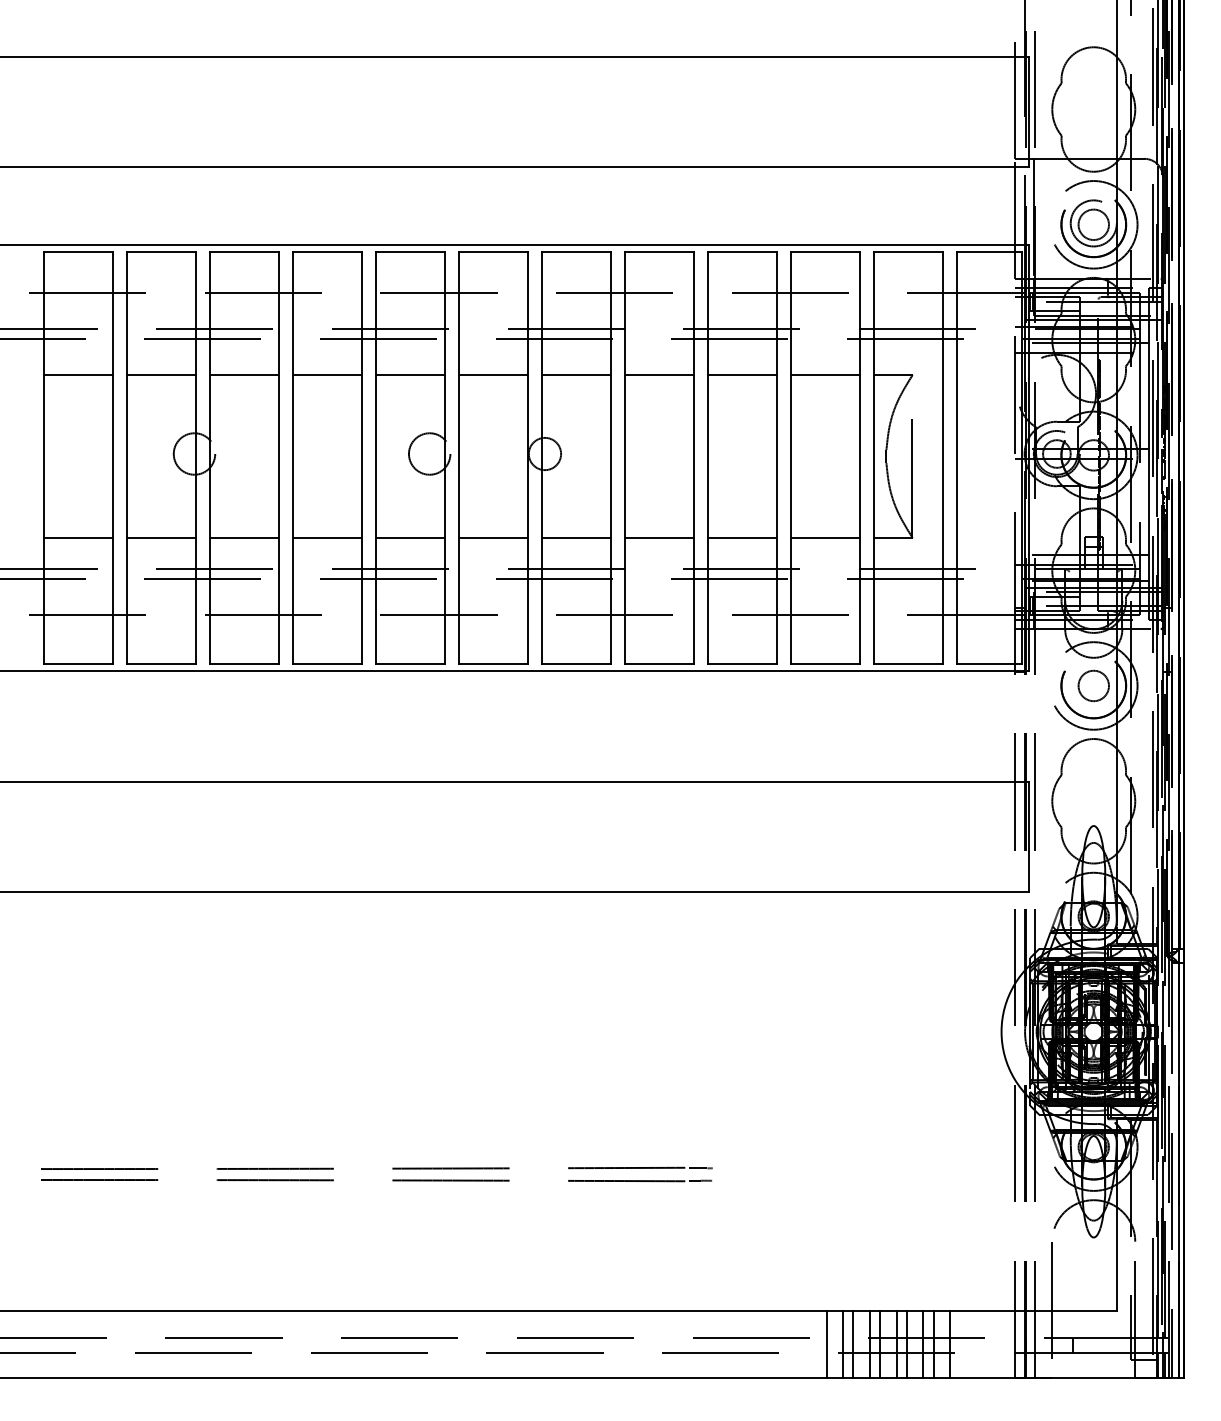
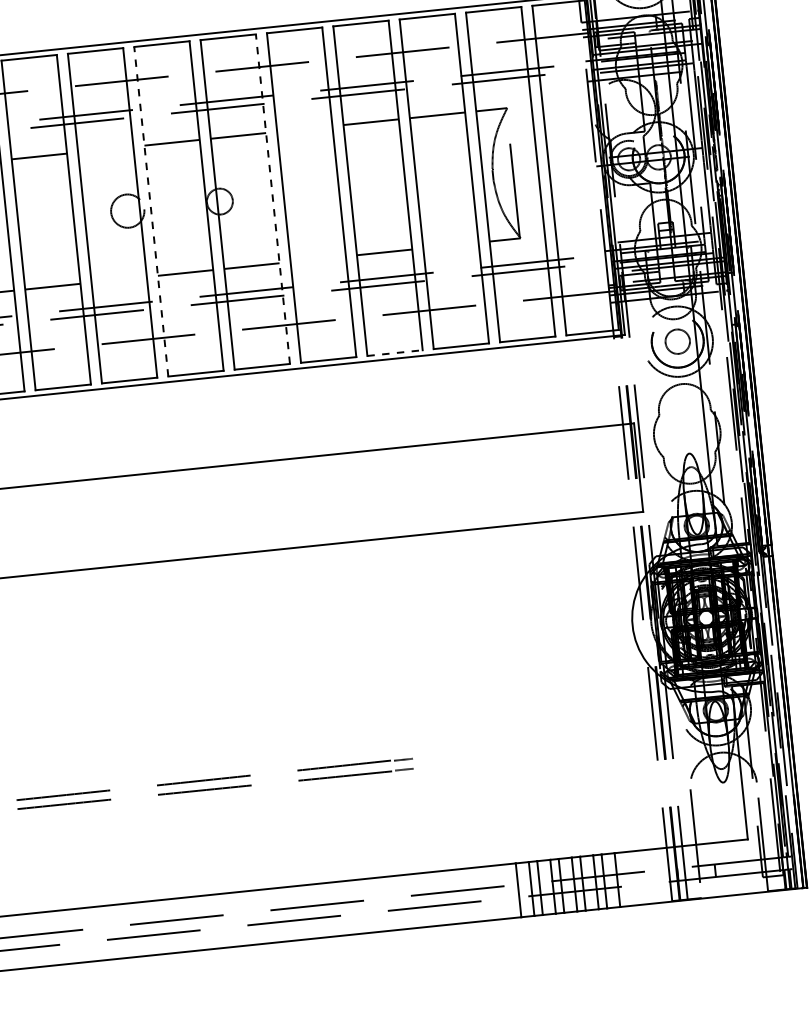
line: (409, 375) -> (105, 150), removed
line: (658, 375) -> (304, 129), removed
line: (458, 457) -> (151, 211), solid -> dashed
line: (610, 457) -> (272, 198), solid -> dashed
line: (409, 537) -> (118, 279), removed
line: (658, 537) -> (317, 258), removed
line: (824, 537) -> (450, 245), removed
line: (742, 663) -> (395, 352), solid -> dashed

